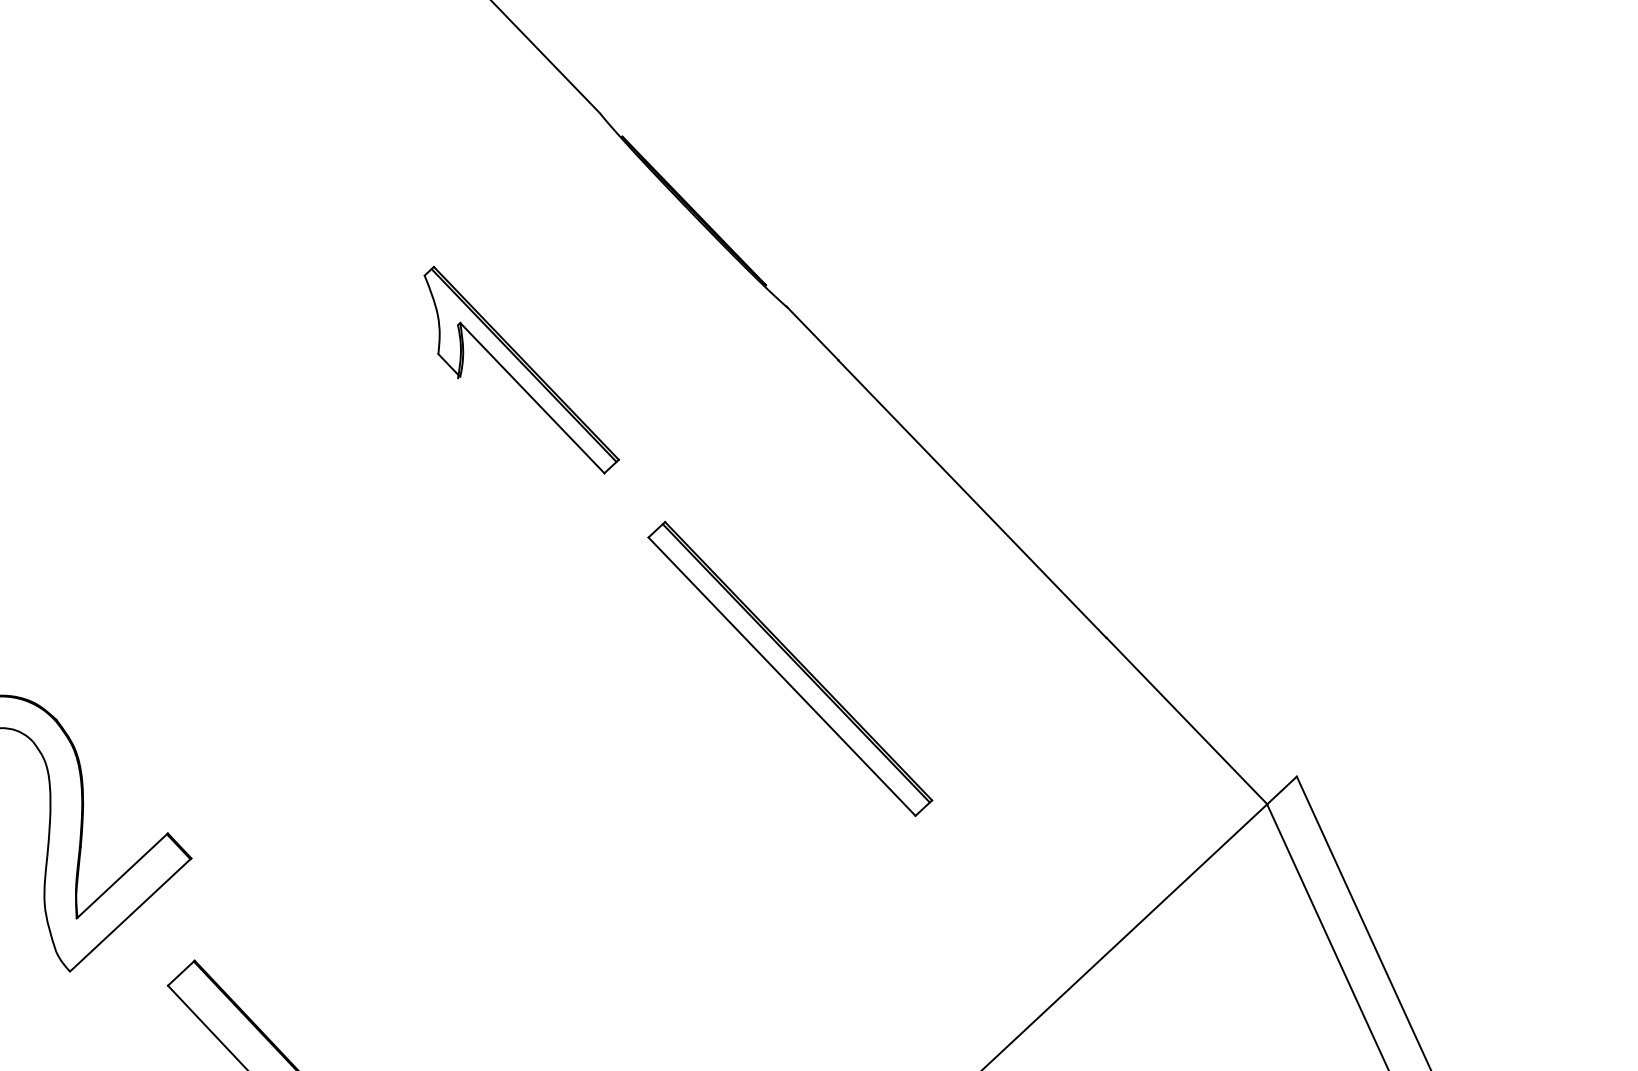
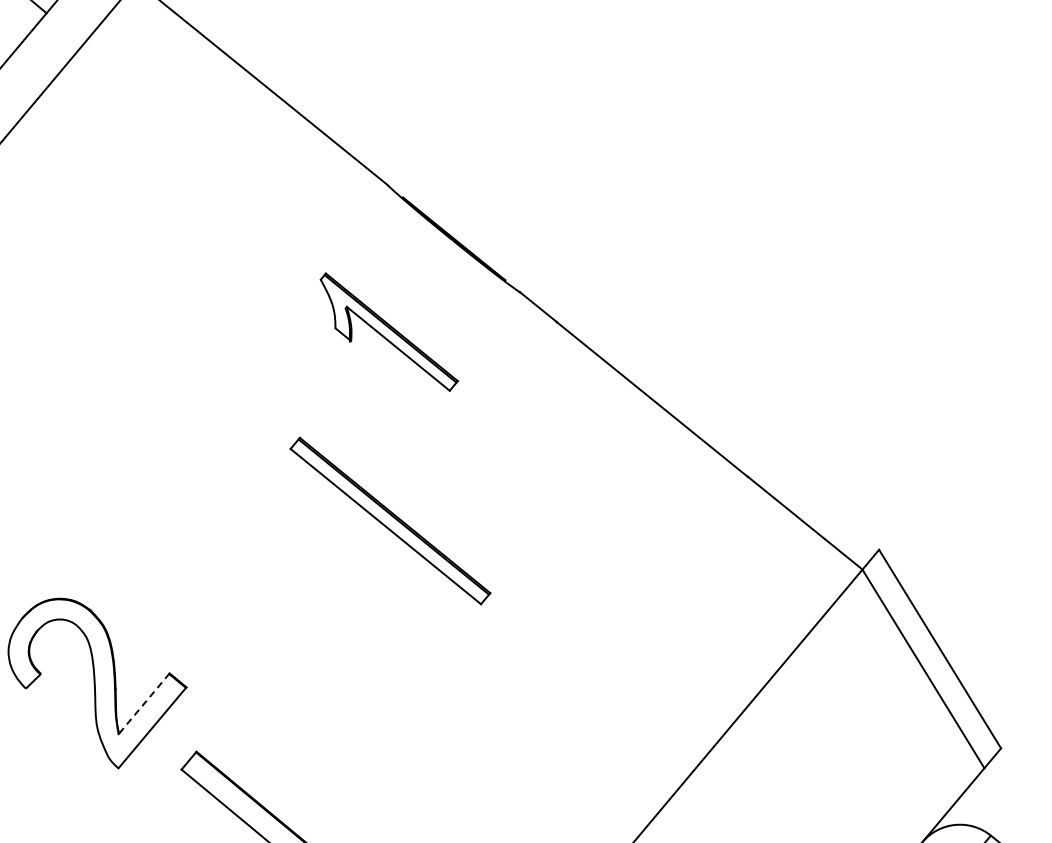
part: (520, 369) -> (388, 331), moved
part: (790, 668) -> (390, 520), moved
line: (122, 875) -> (144, 703), solid -> dashed

